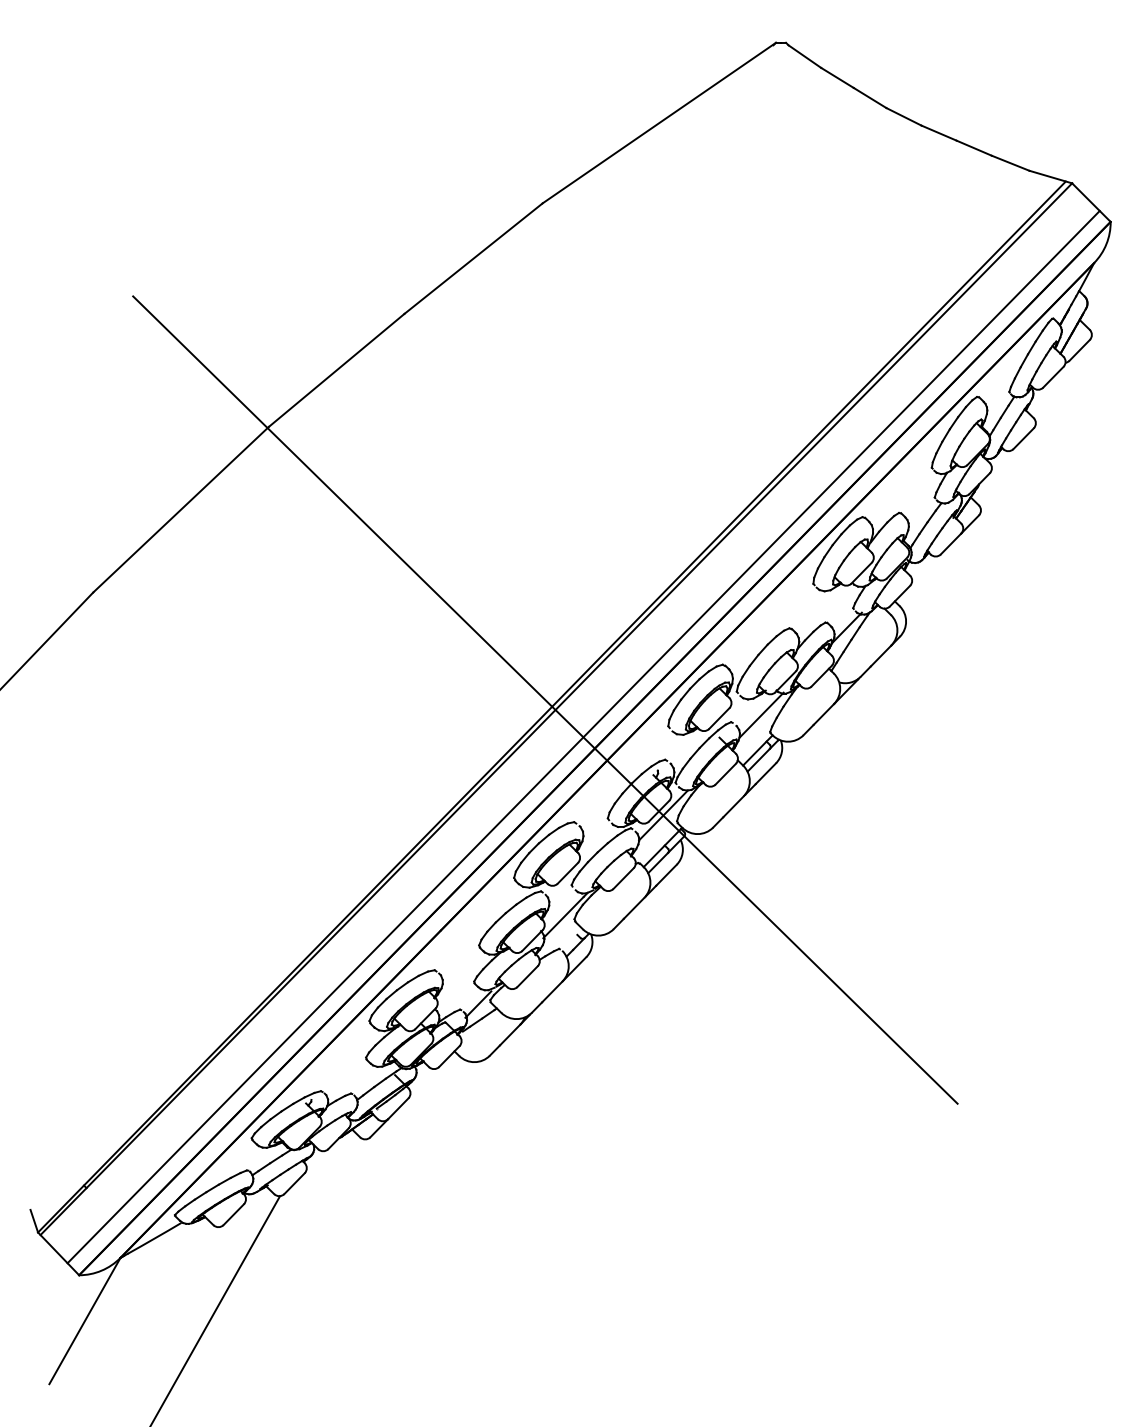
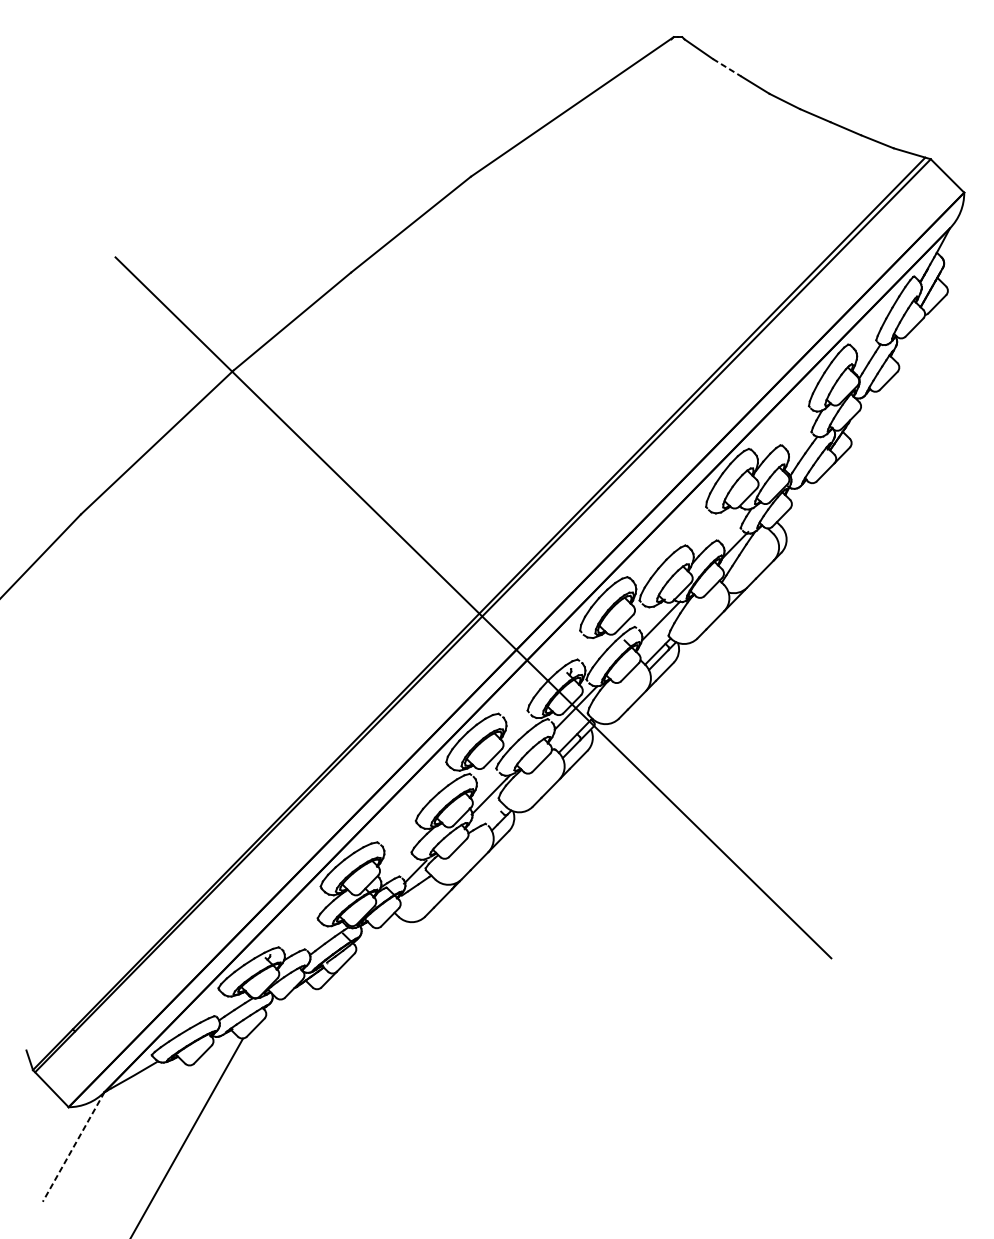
line: (837, 78) -> (727, 68), solid -> dashed
line: (583, 736) -> (506, 639), removed
line: (84, 1321) -> (73, 1147), solid -> dashed

